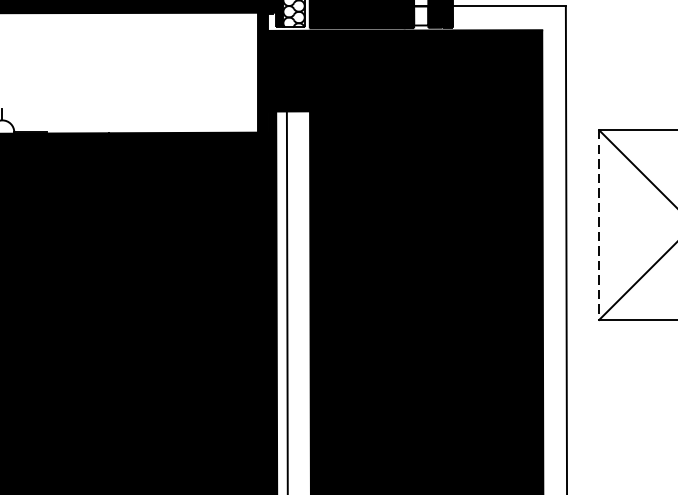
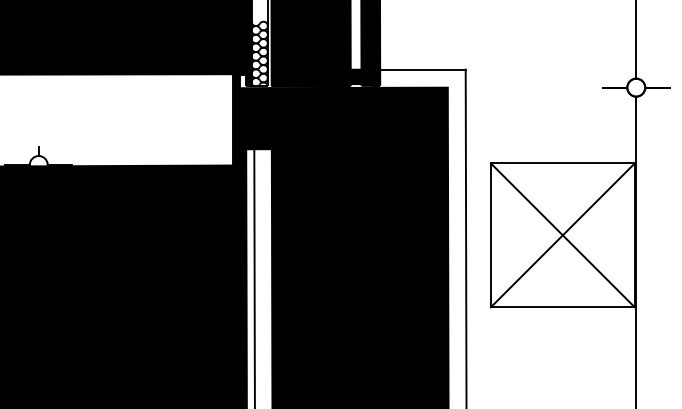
fill: (420, 15) -> (355, 76), added
line: (598, 225) -> (490, 235), dashed -> solid

